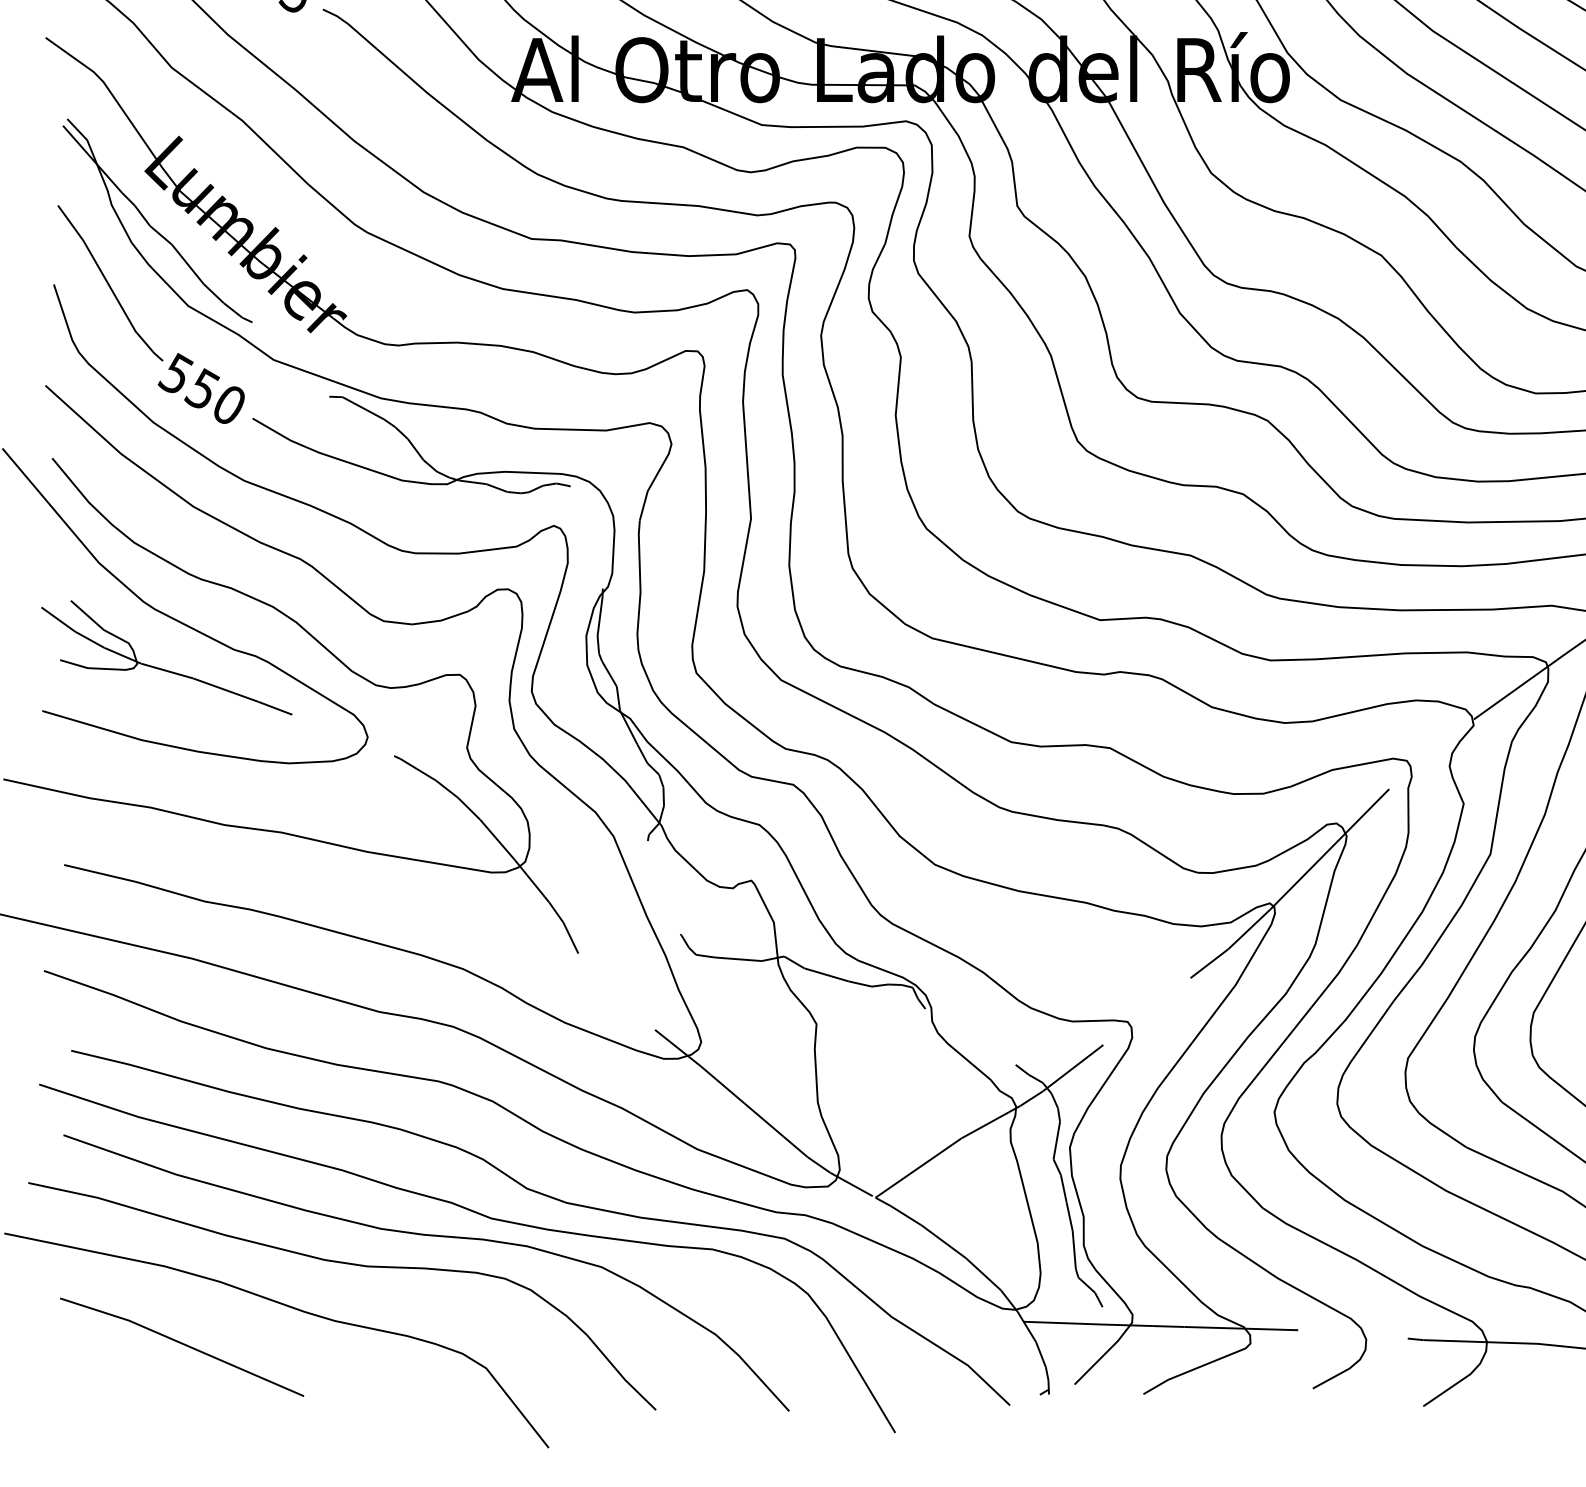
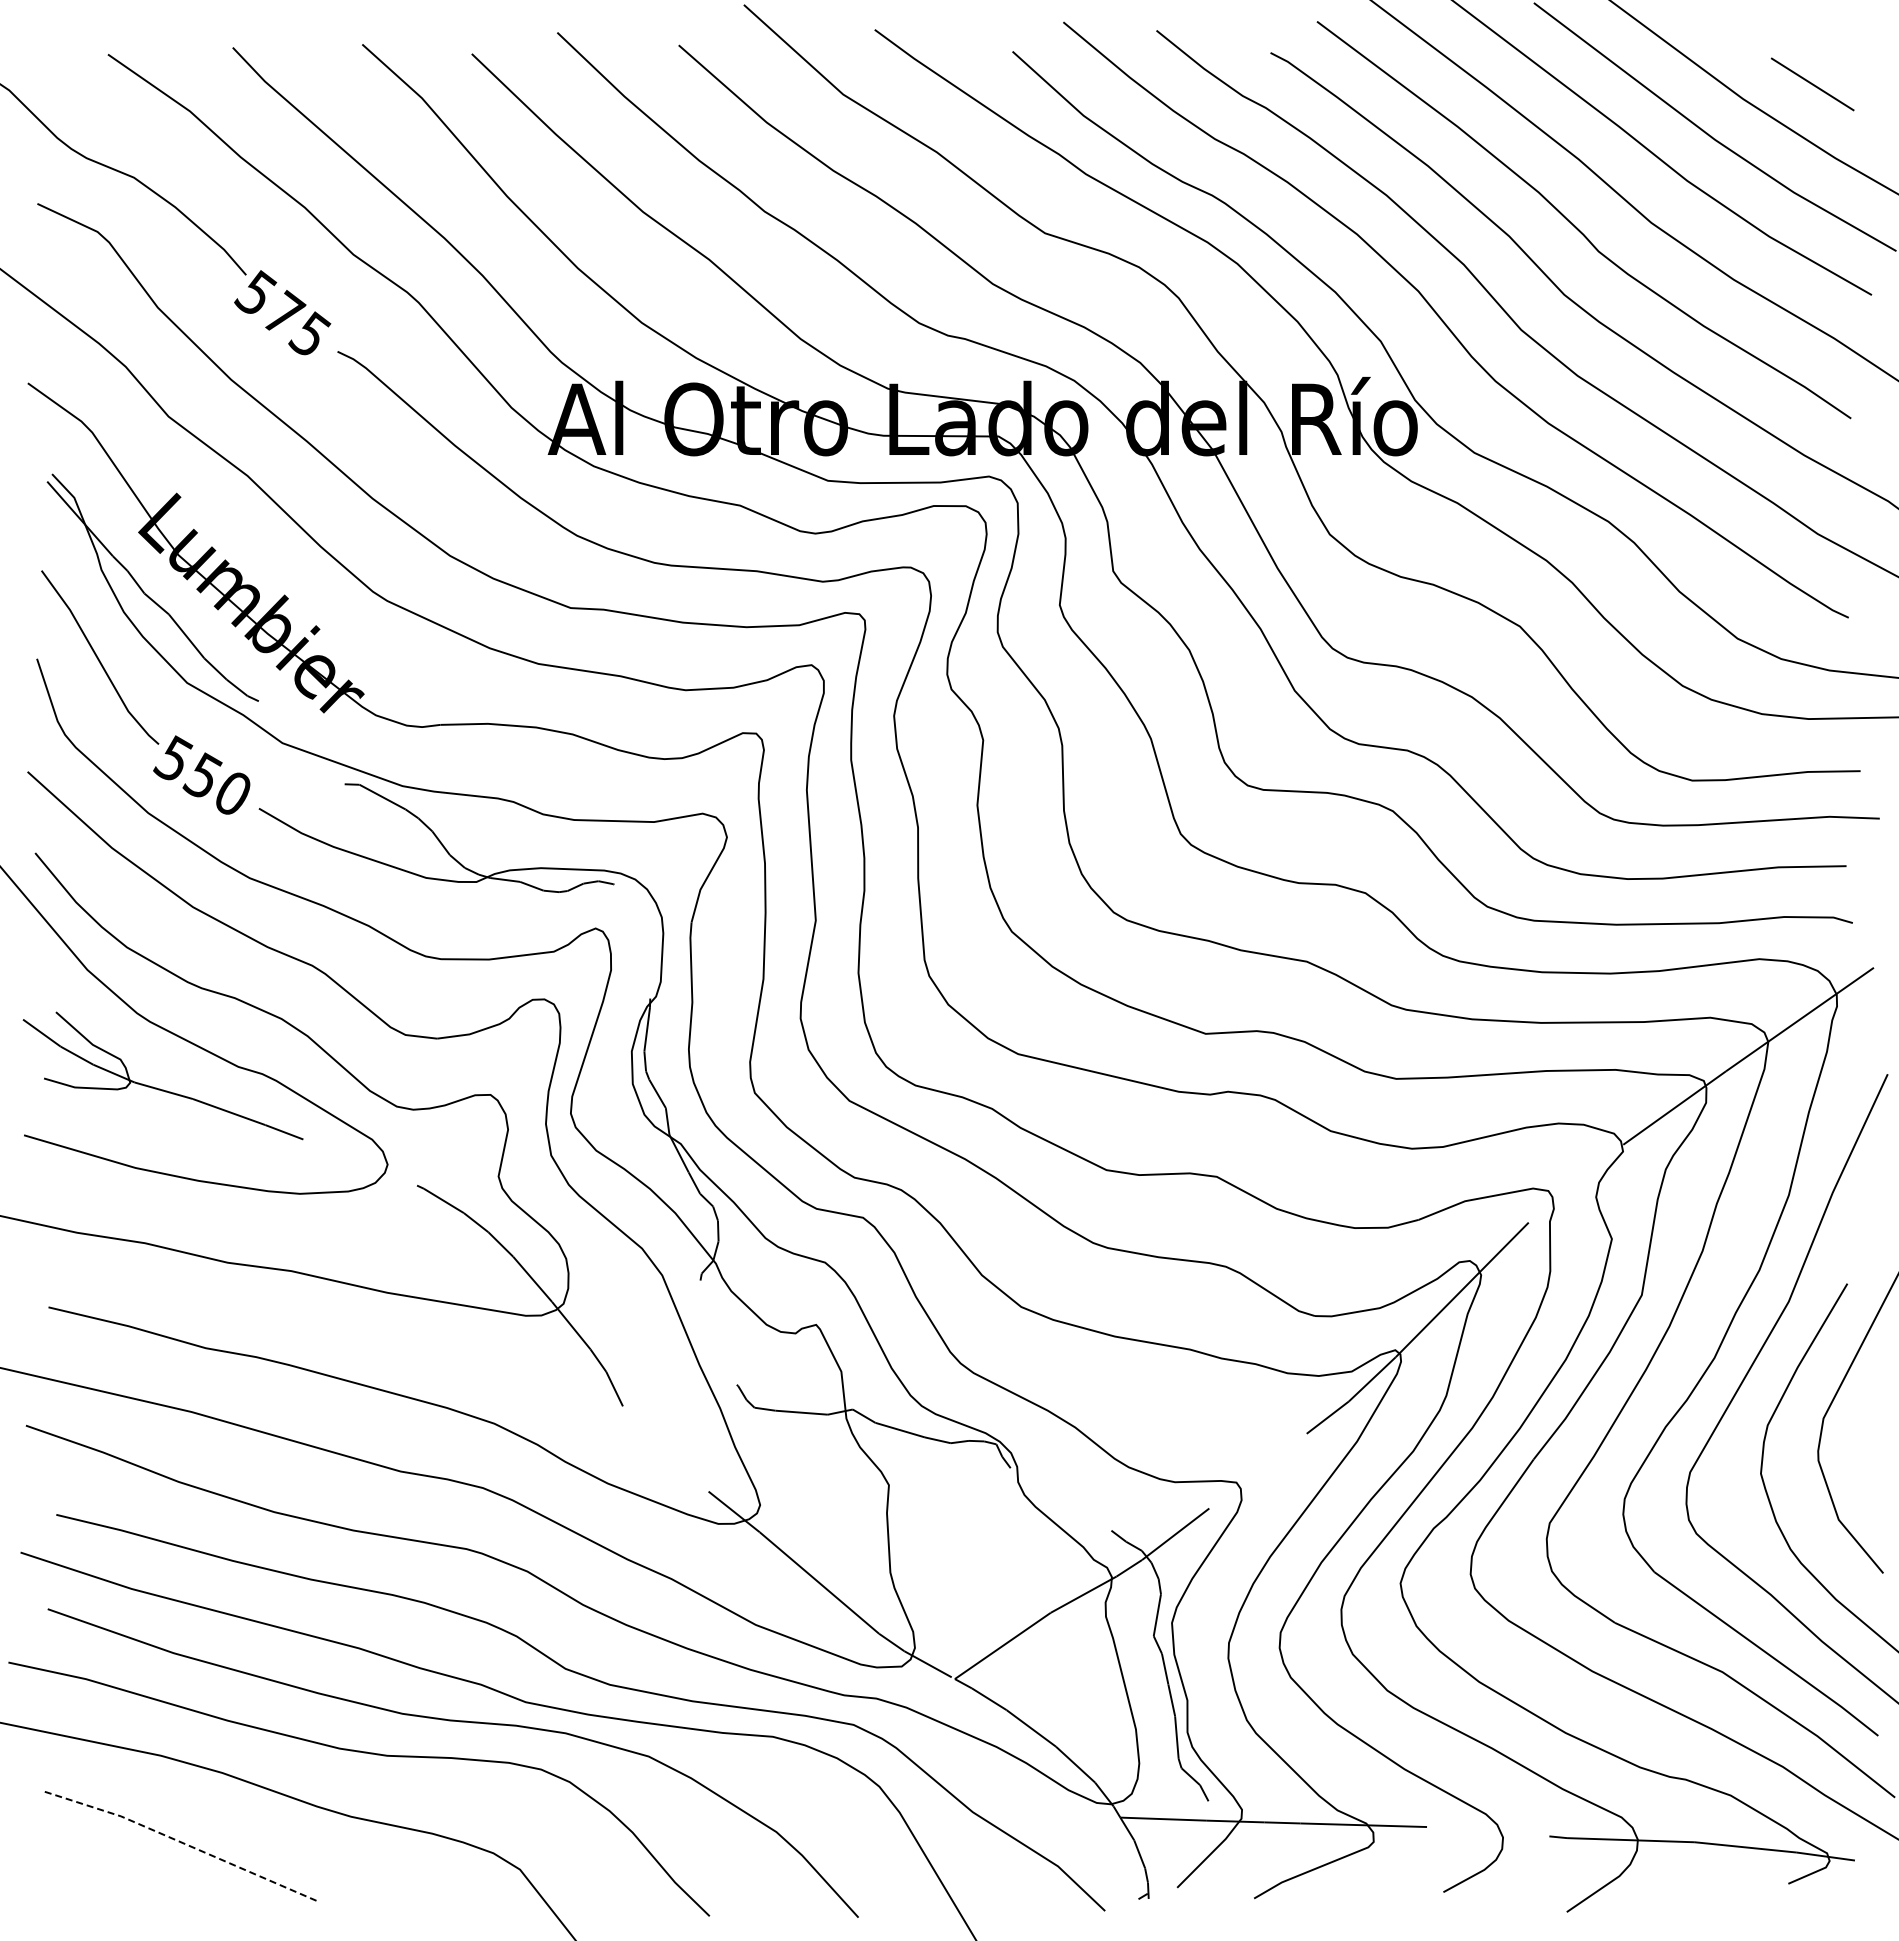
line: (183, 1344) -> (181, 1842), solid -> dashed

